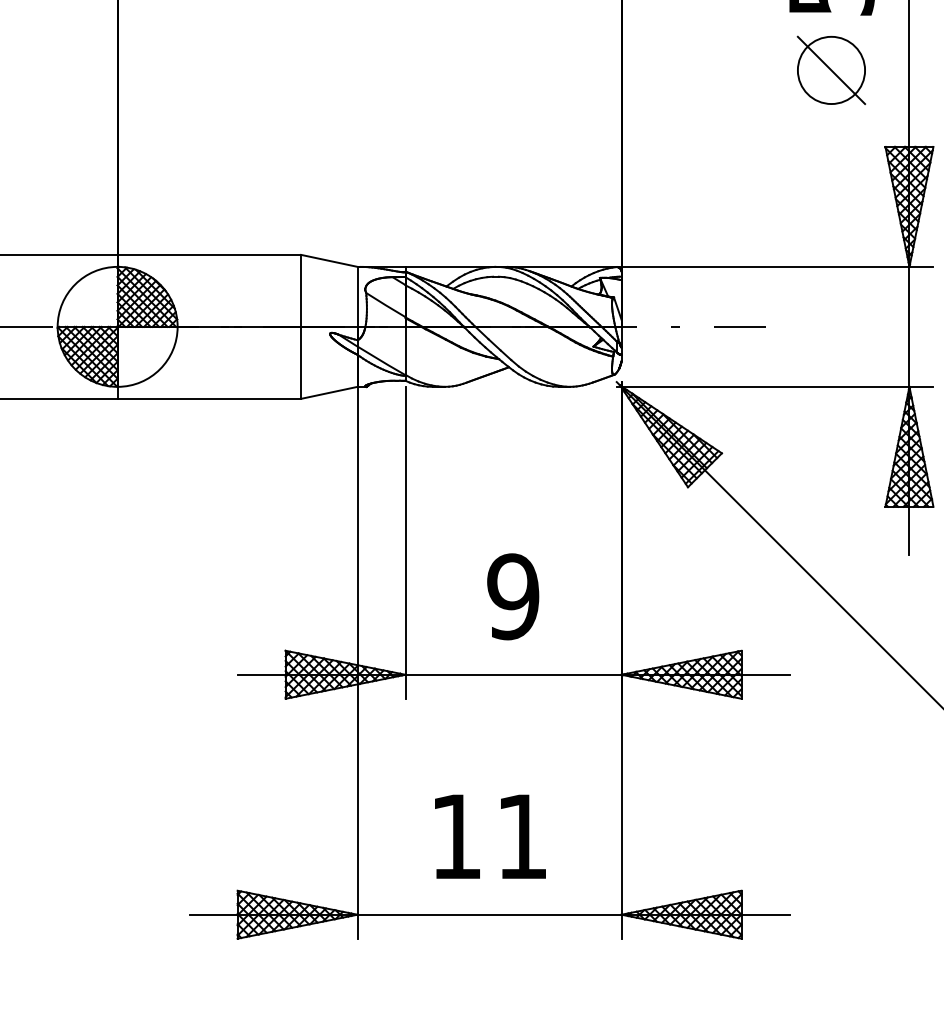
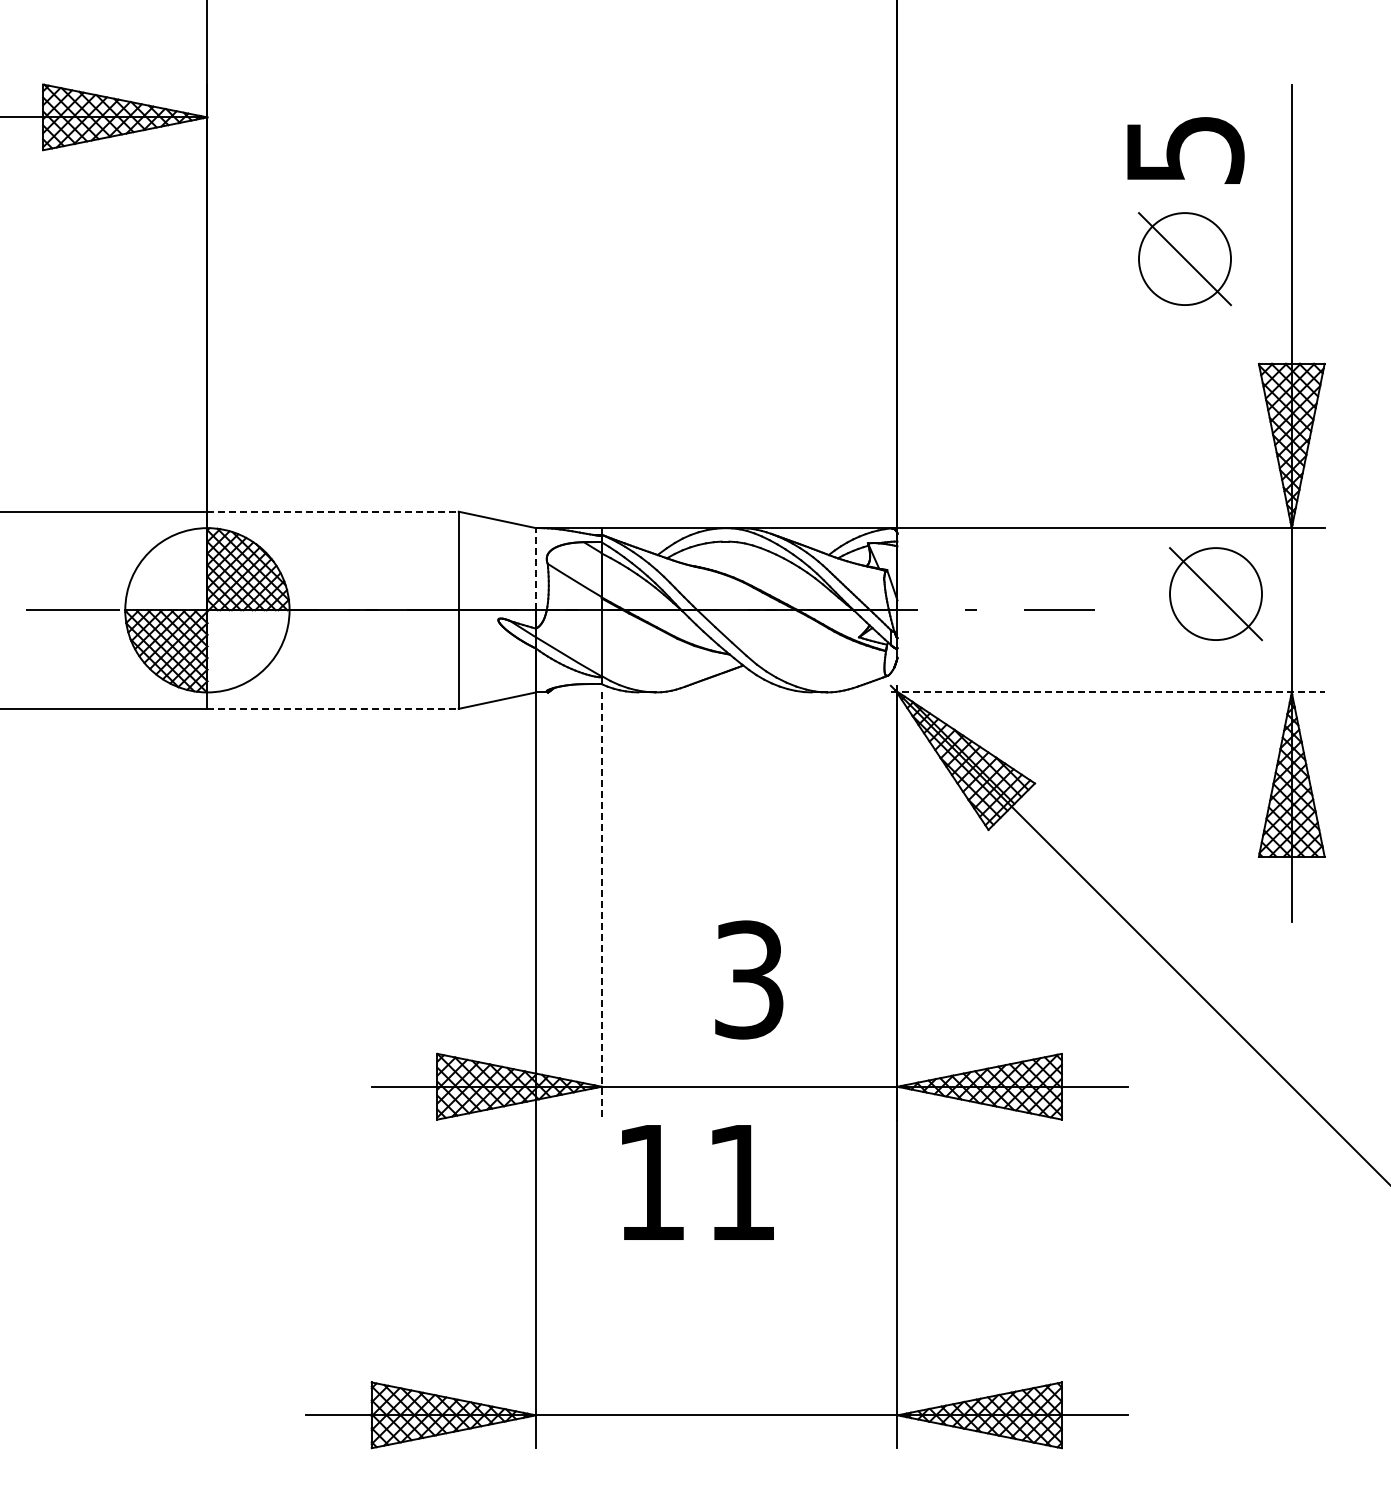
line: (209, 254) -> (333, 511), solid -> dashed
line: (357, 296) -> (536, 568), solid -> dashed
part: (853, 315) -> (1215, 594), added
line: (774, 386) -> (1107, 692), solid -> dashed
line: (209, 398) -> (333, 708), solid -> dashed
line: (405, 543) -> (601, 906), solid -> dashed
text: (512, 596) -> (748, 979), 9 -> 3
text: (490, 836) -> (697, 1182), moved

